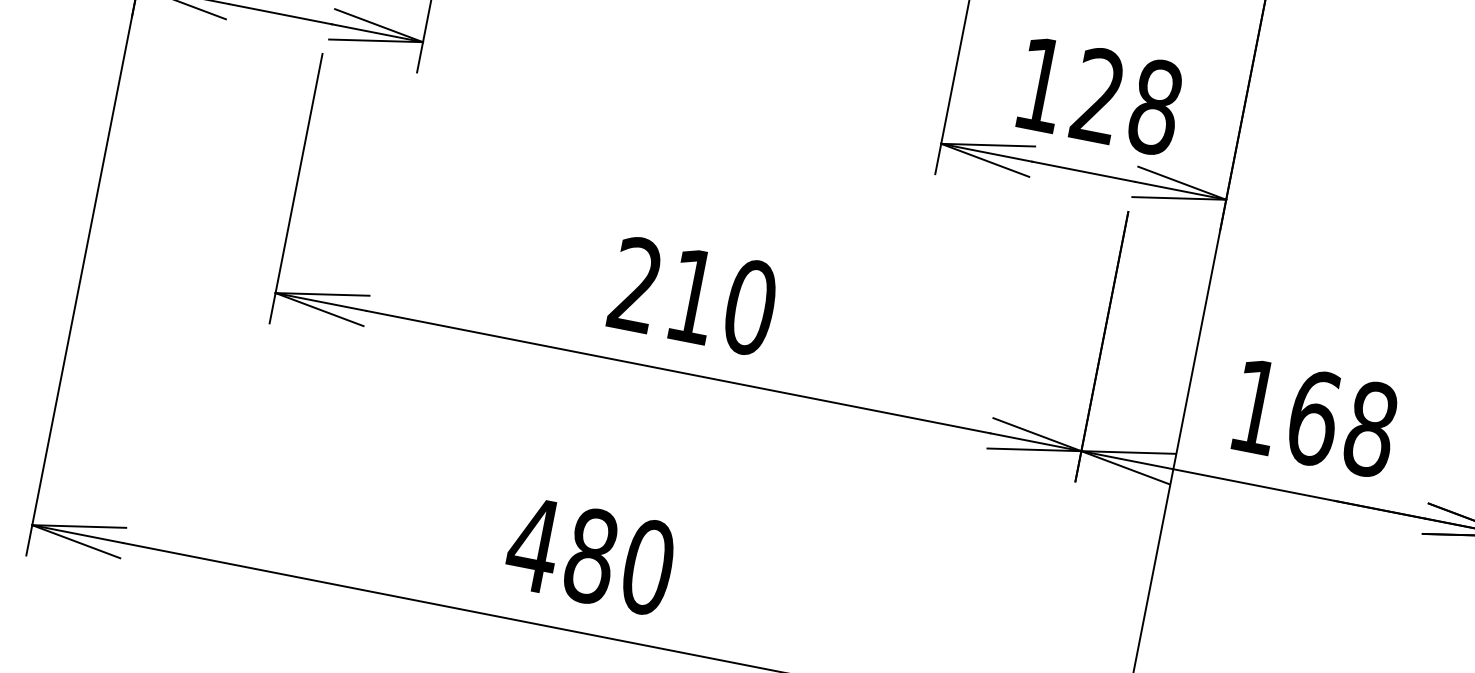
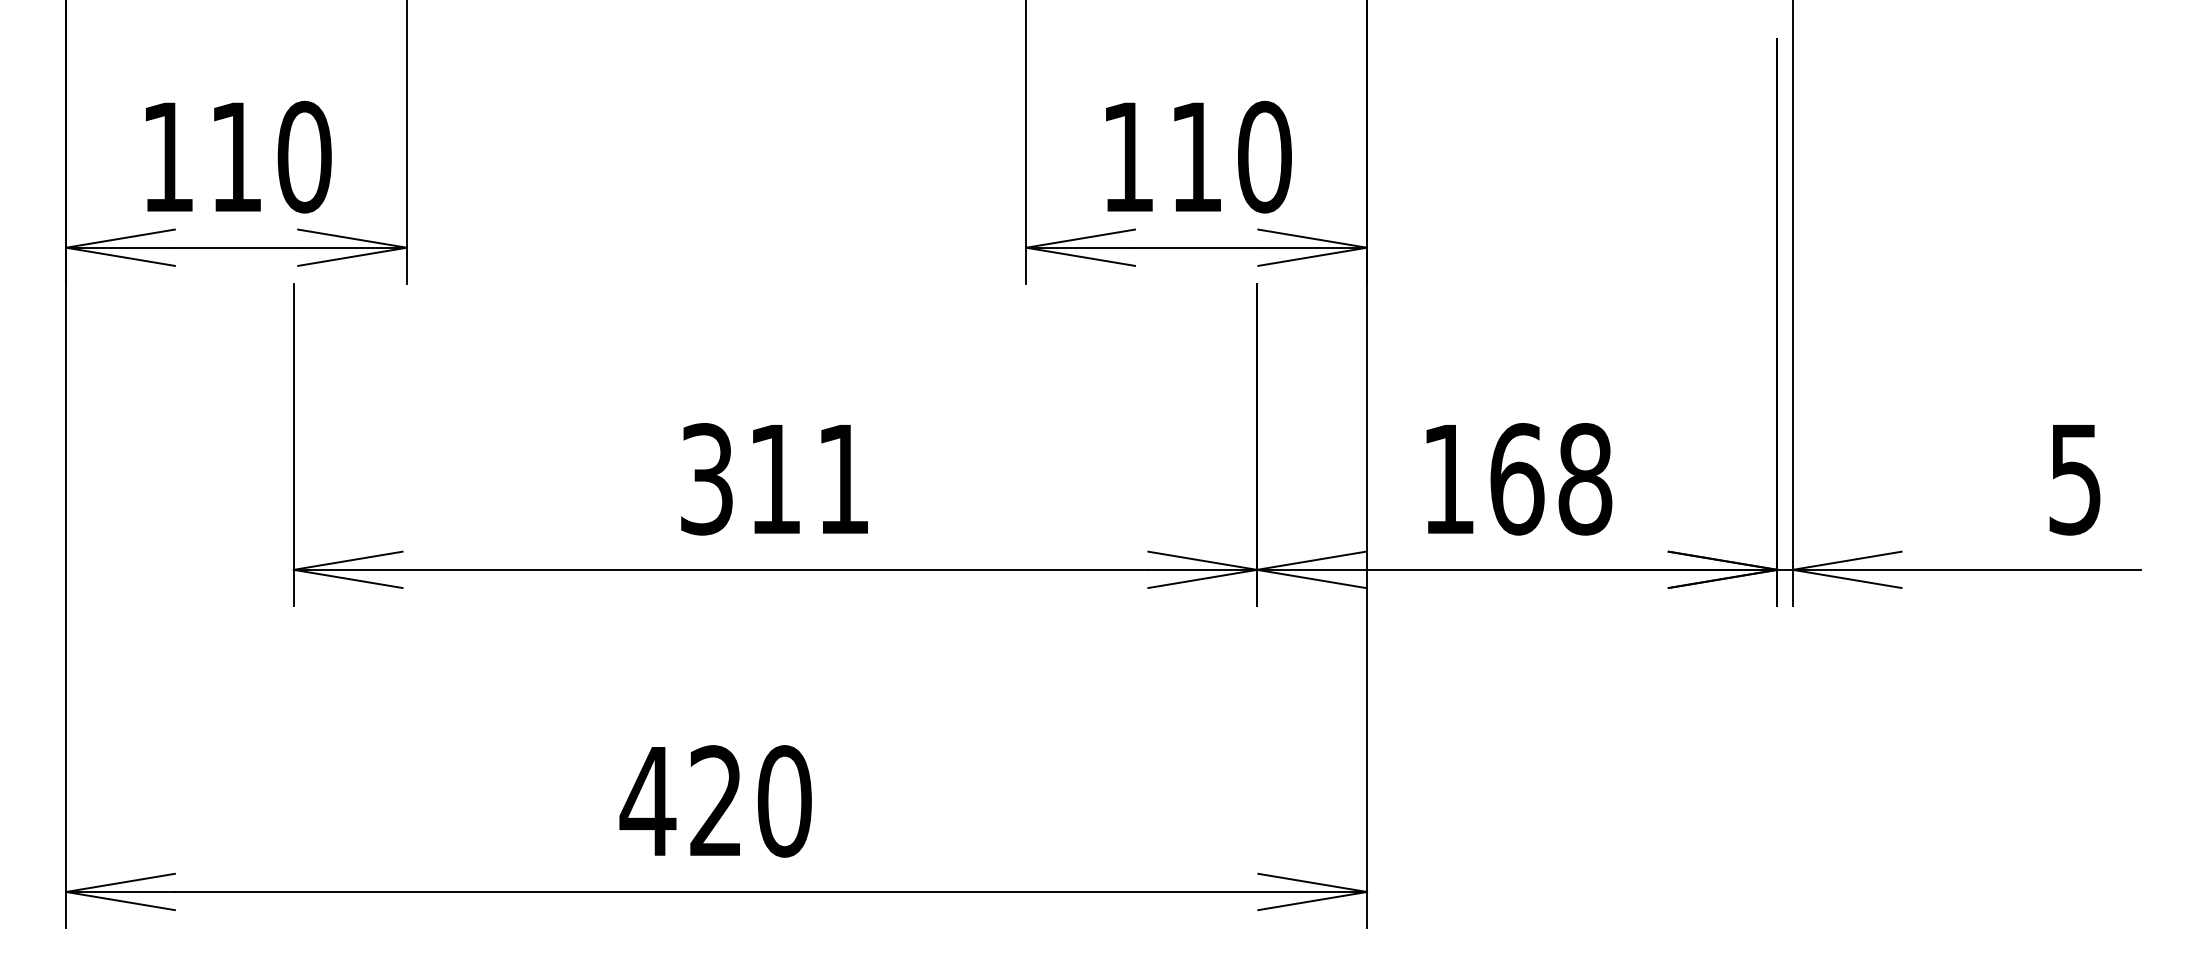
text: (1126, 101) -> (1230, 156), 128 -> 110
text: (693, 296) -> (775, 479), 210 -> 311
text: (591, 556) -> (716, 801), 480 -> 420

